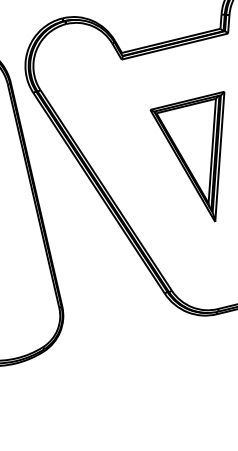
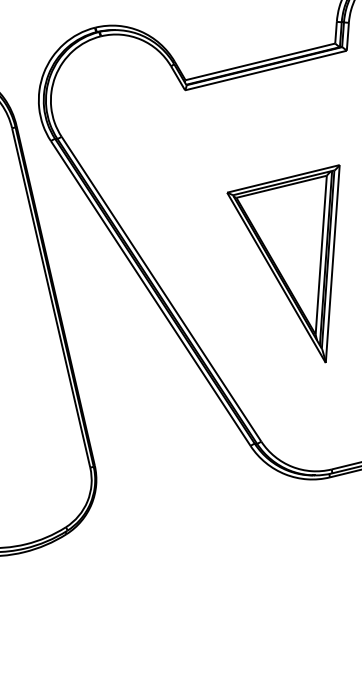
part: (187, 156) -> (283, 263), moved

